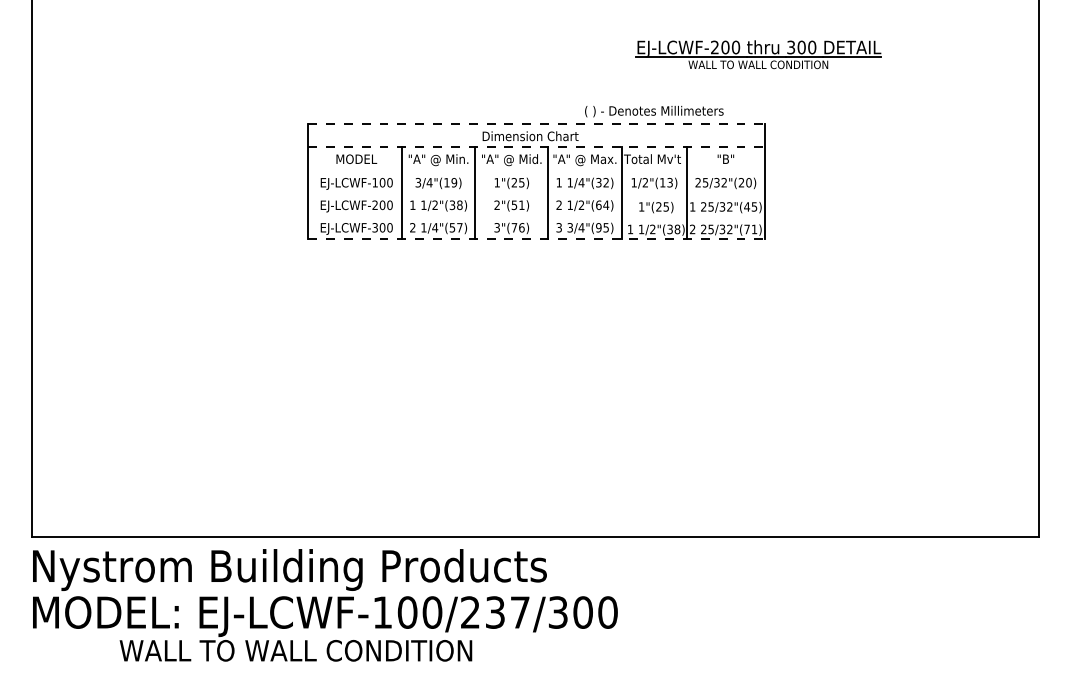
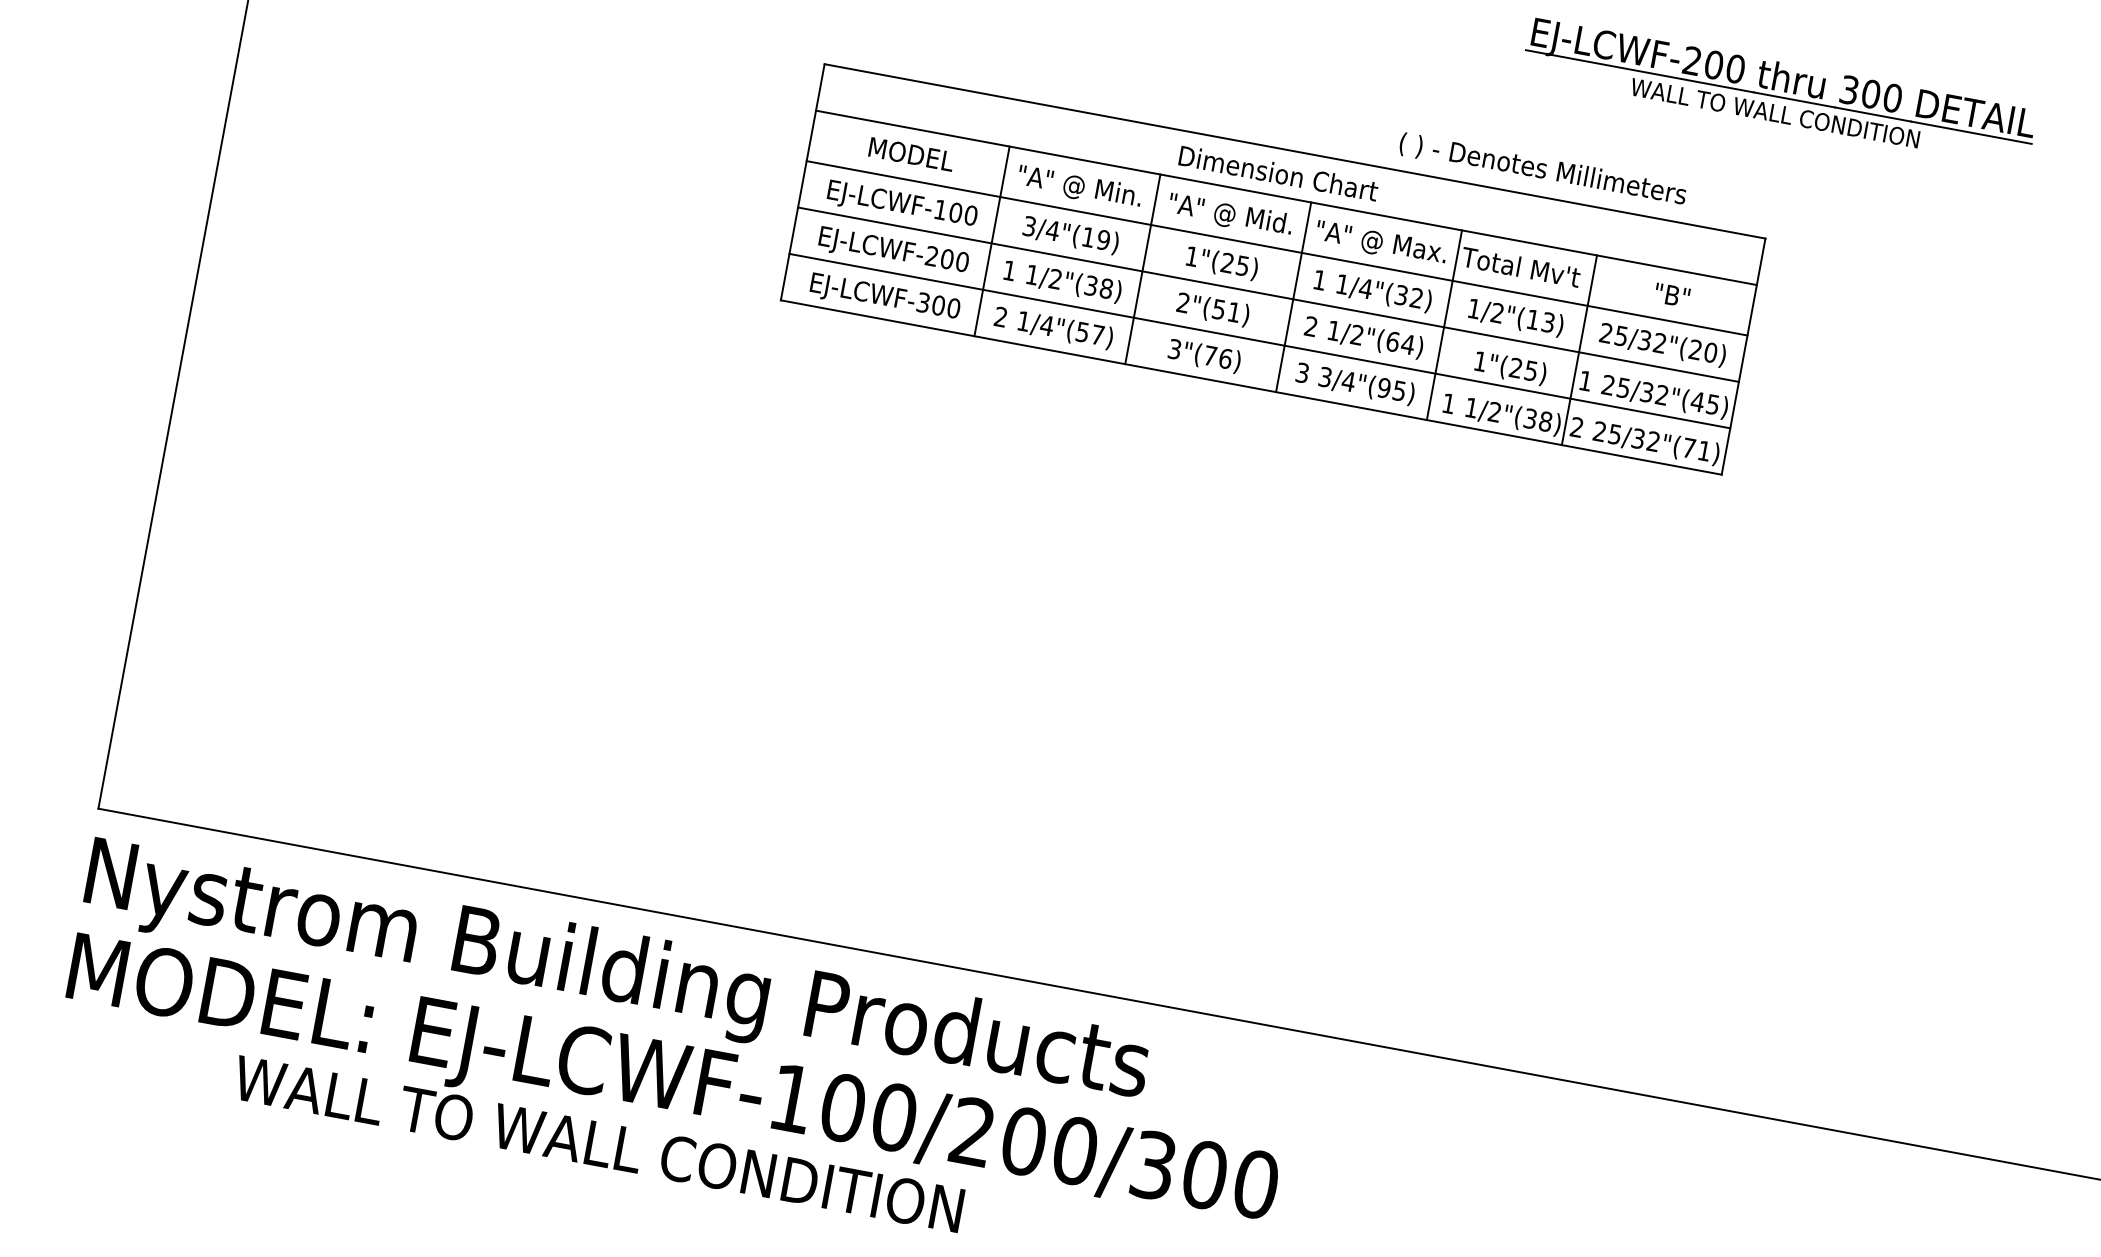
line: (536, 124) -> (1295, 151), dashed -> solid
line: (536, 147) -> (1286, 198), dashed -> solid
line: (536, 171) -> (1277, 248), added
line: (536, 194) -> (1268, 295), added
line: (536, 216) -> (1260, 341), added
line: (536, 239) -> (1251, 388), dashed -> solid
text: (507, 612) -> (1049, 1146), EJ-LCWF-100/237/300 -> EJ-LCWF-100/200/300

